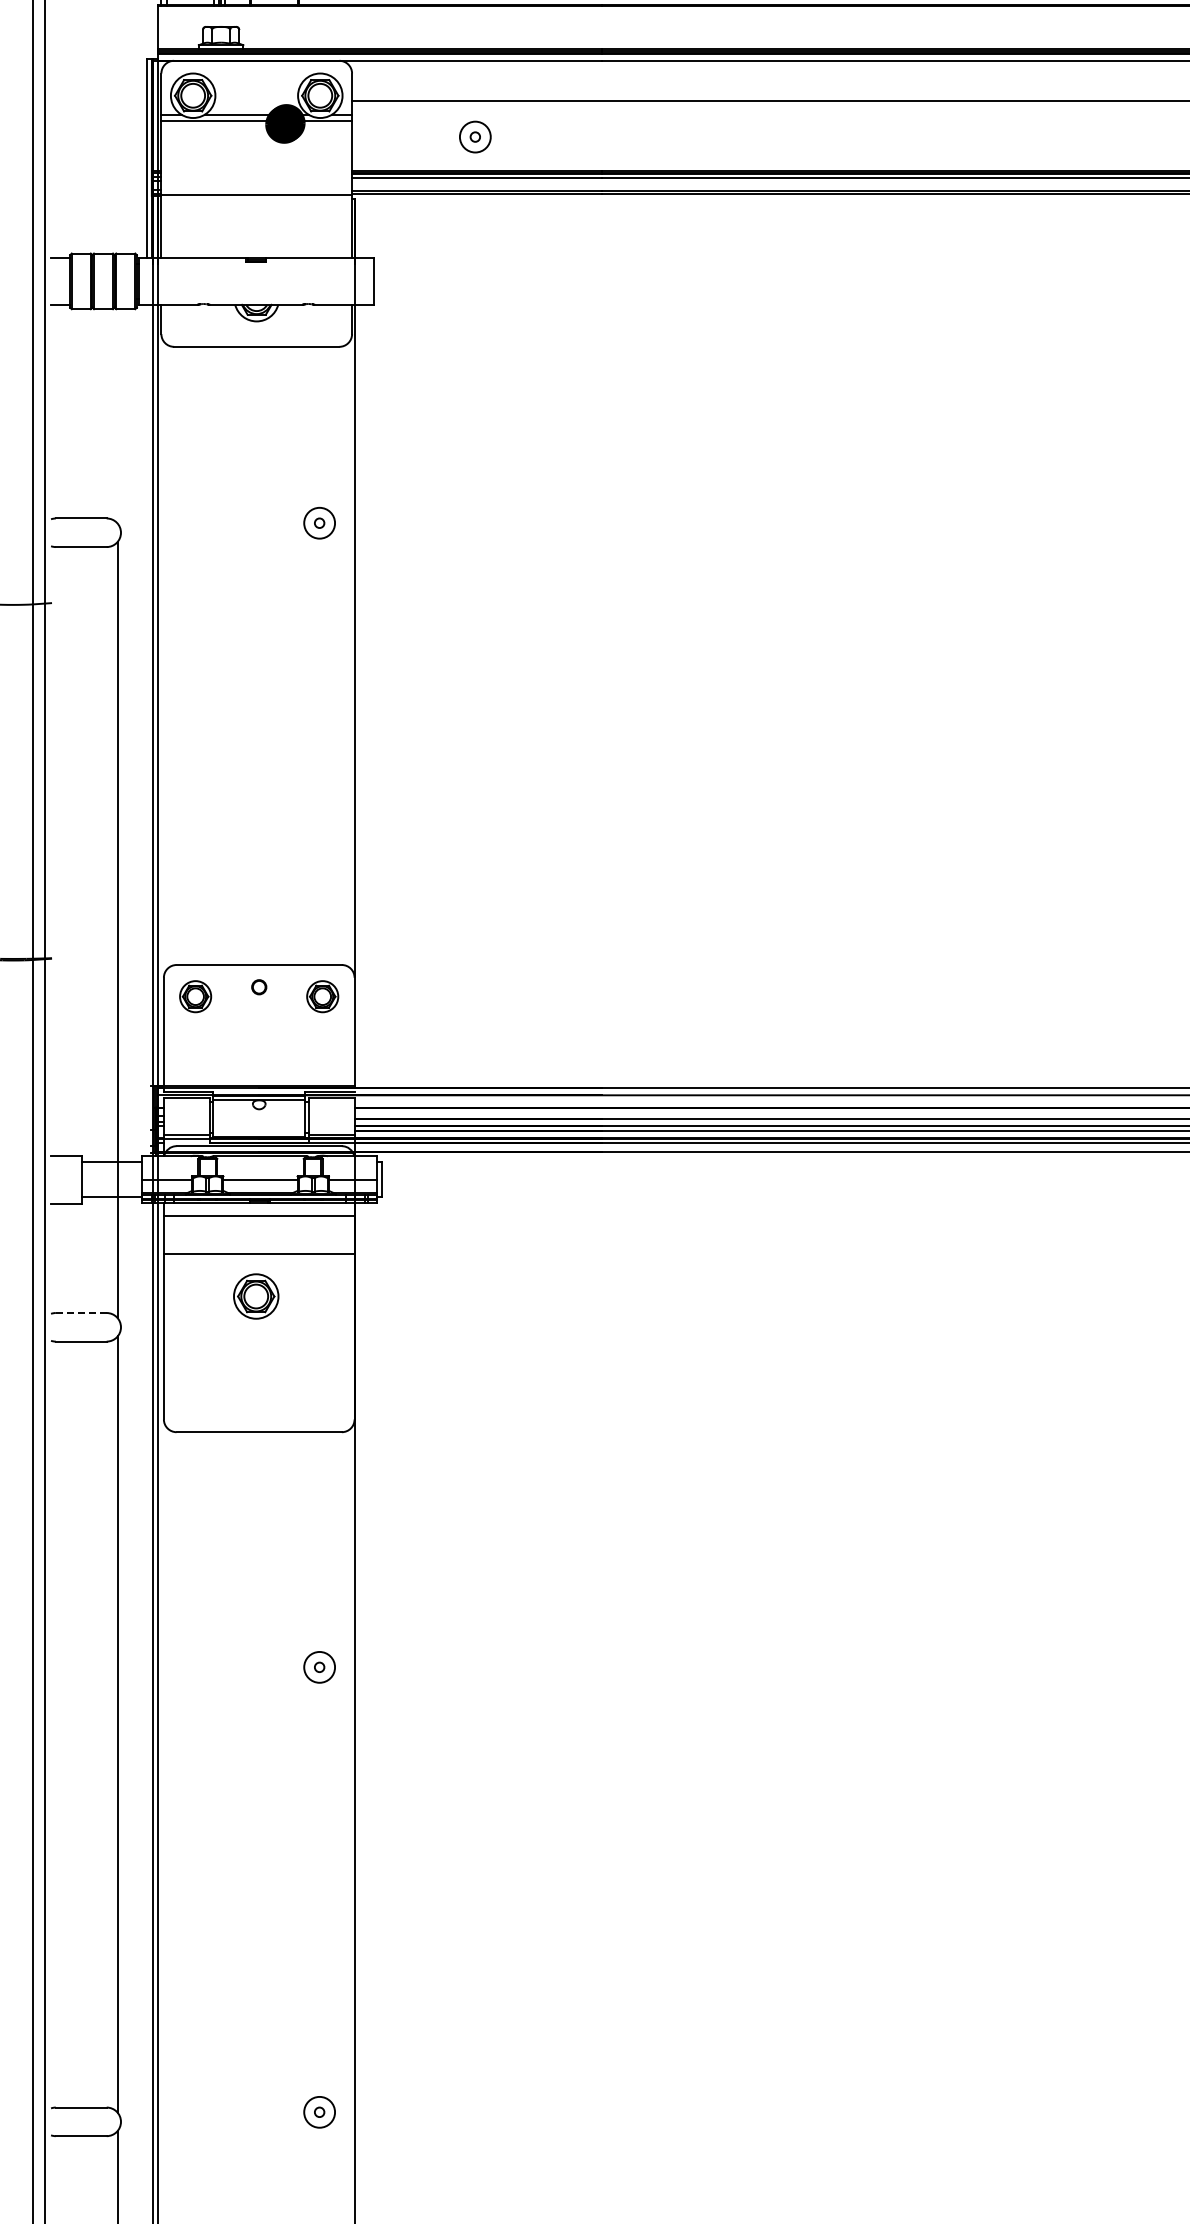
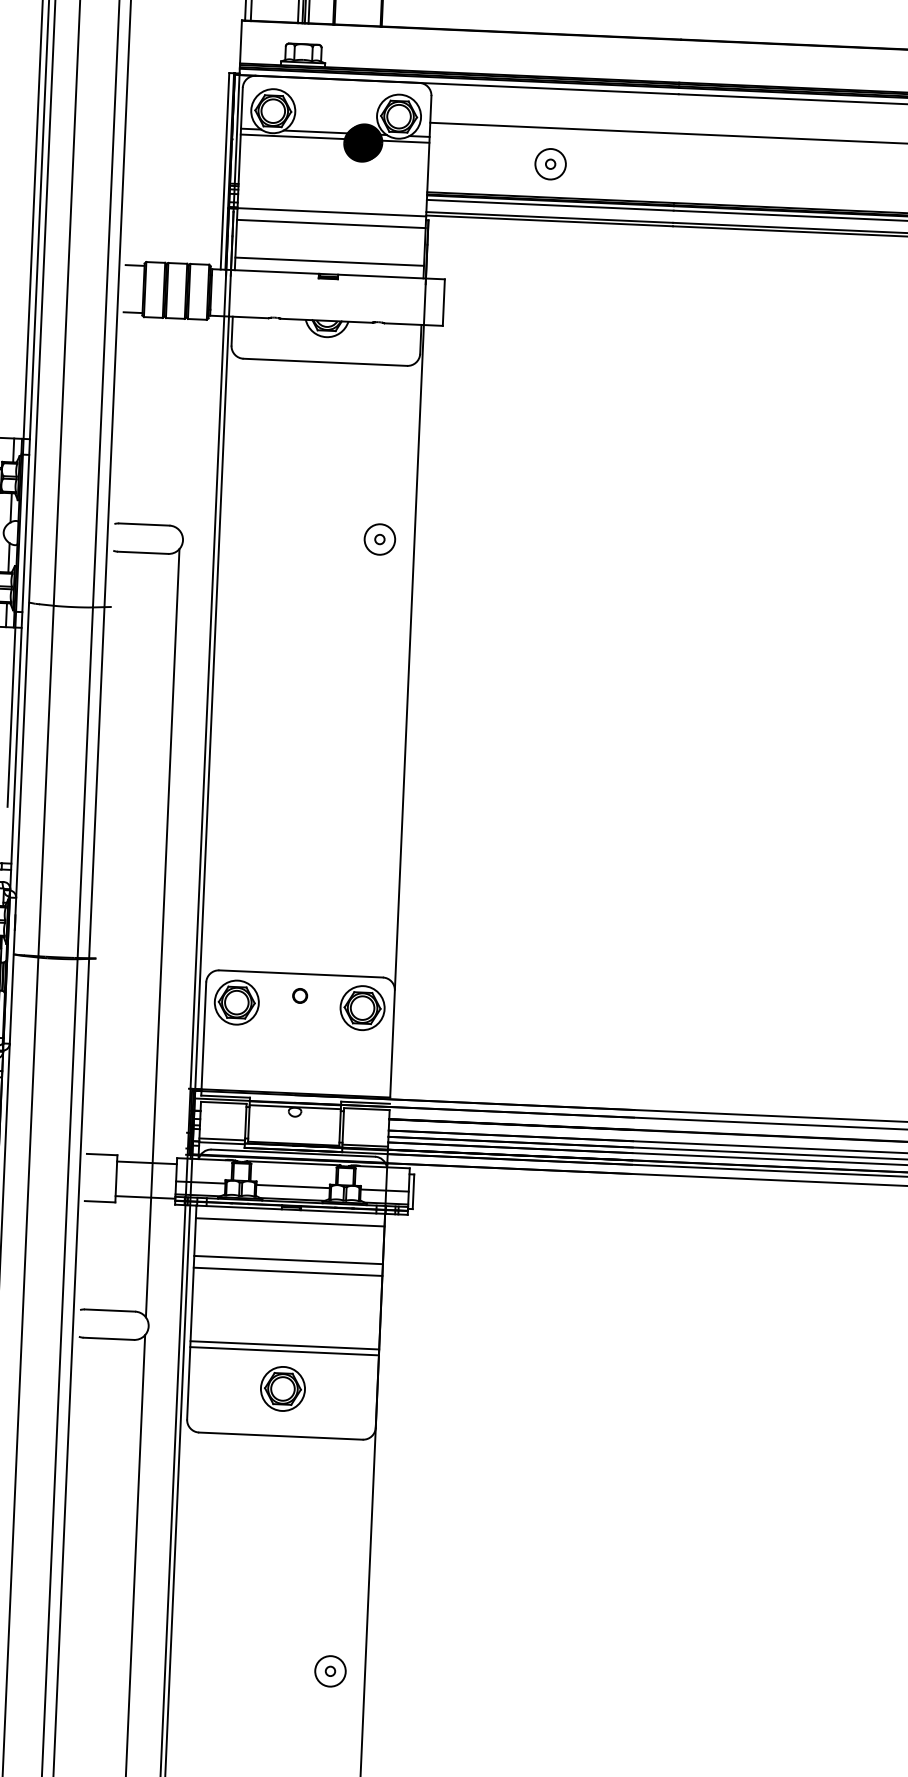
line: (256, 207) -> (331, 224), added
line: (256, 245) -> (329, 262), added
part: (195, 996) -> (236, 1002), size x1.43
part: (322, 996) -> (362, 1007), size x1.43
line: (258, 1266) -> (287, 1272), added
part: (256, 1296) -> (283, 1388), moved
line: (80, 1313) -> (109, 1310), dashed -> solid
line: (258, 1340) -> (284, 1345), added
line: (258, 1346) -> (283, 1351), added

